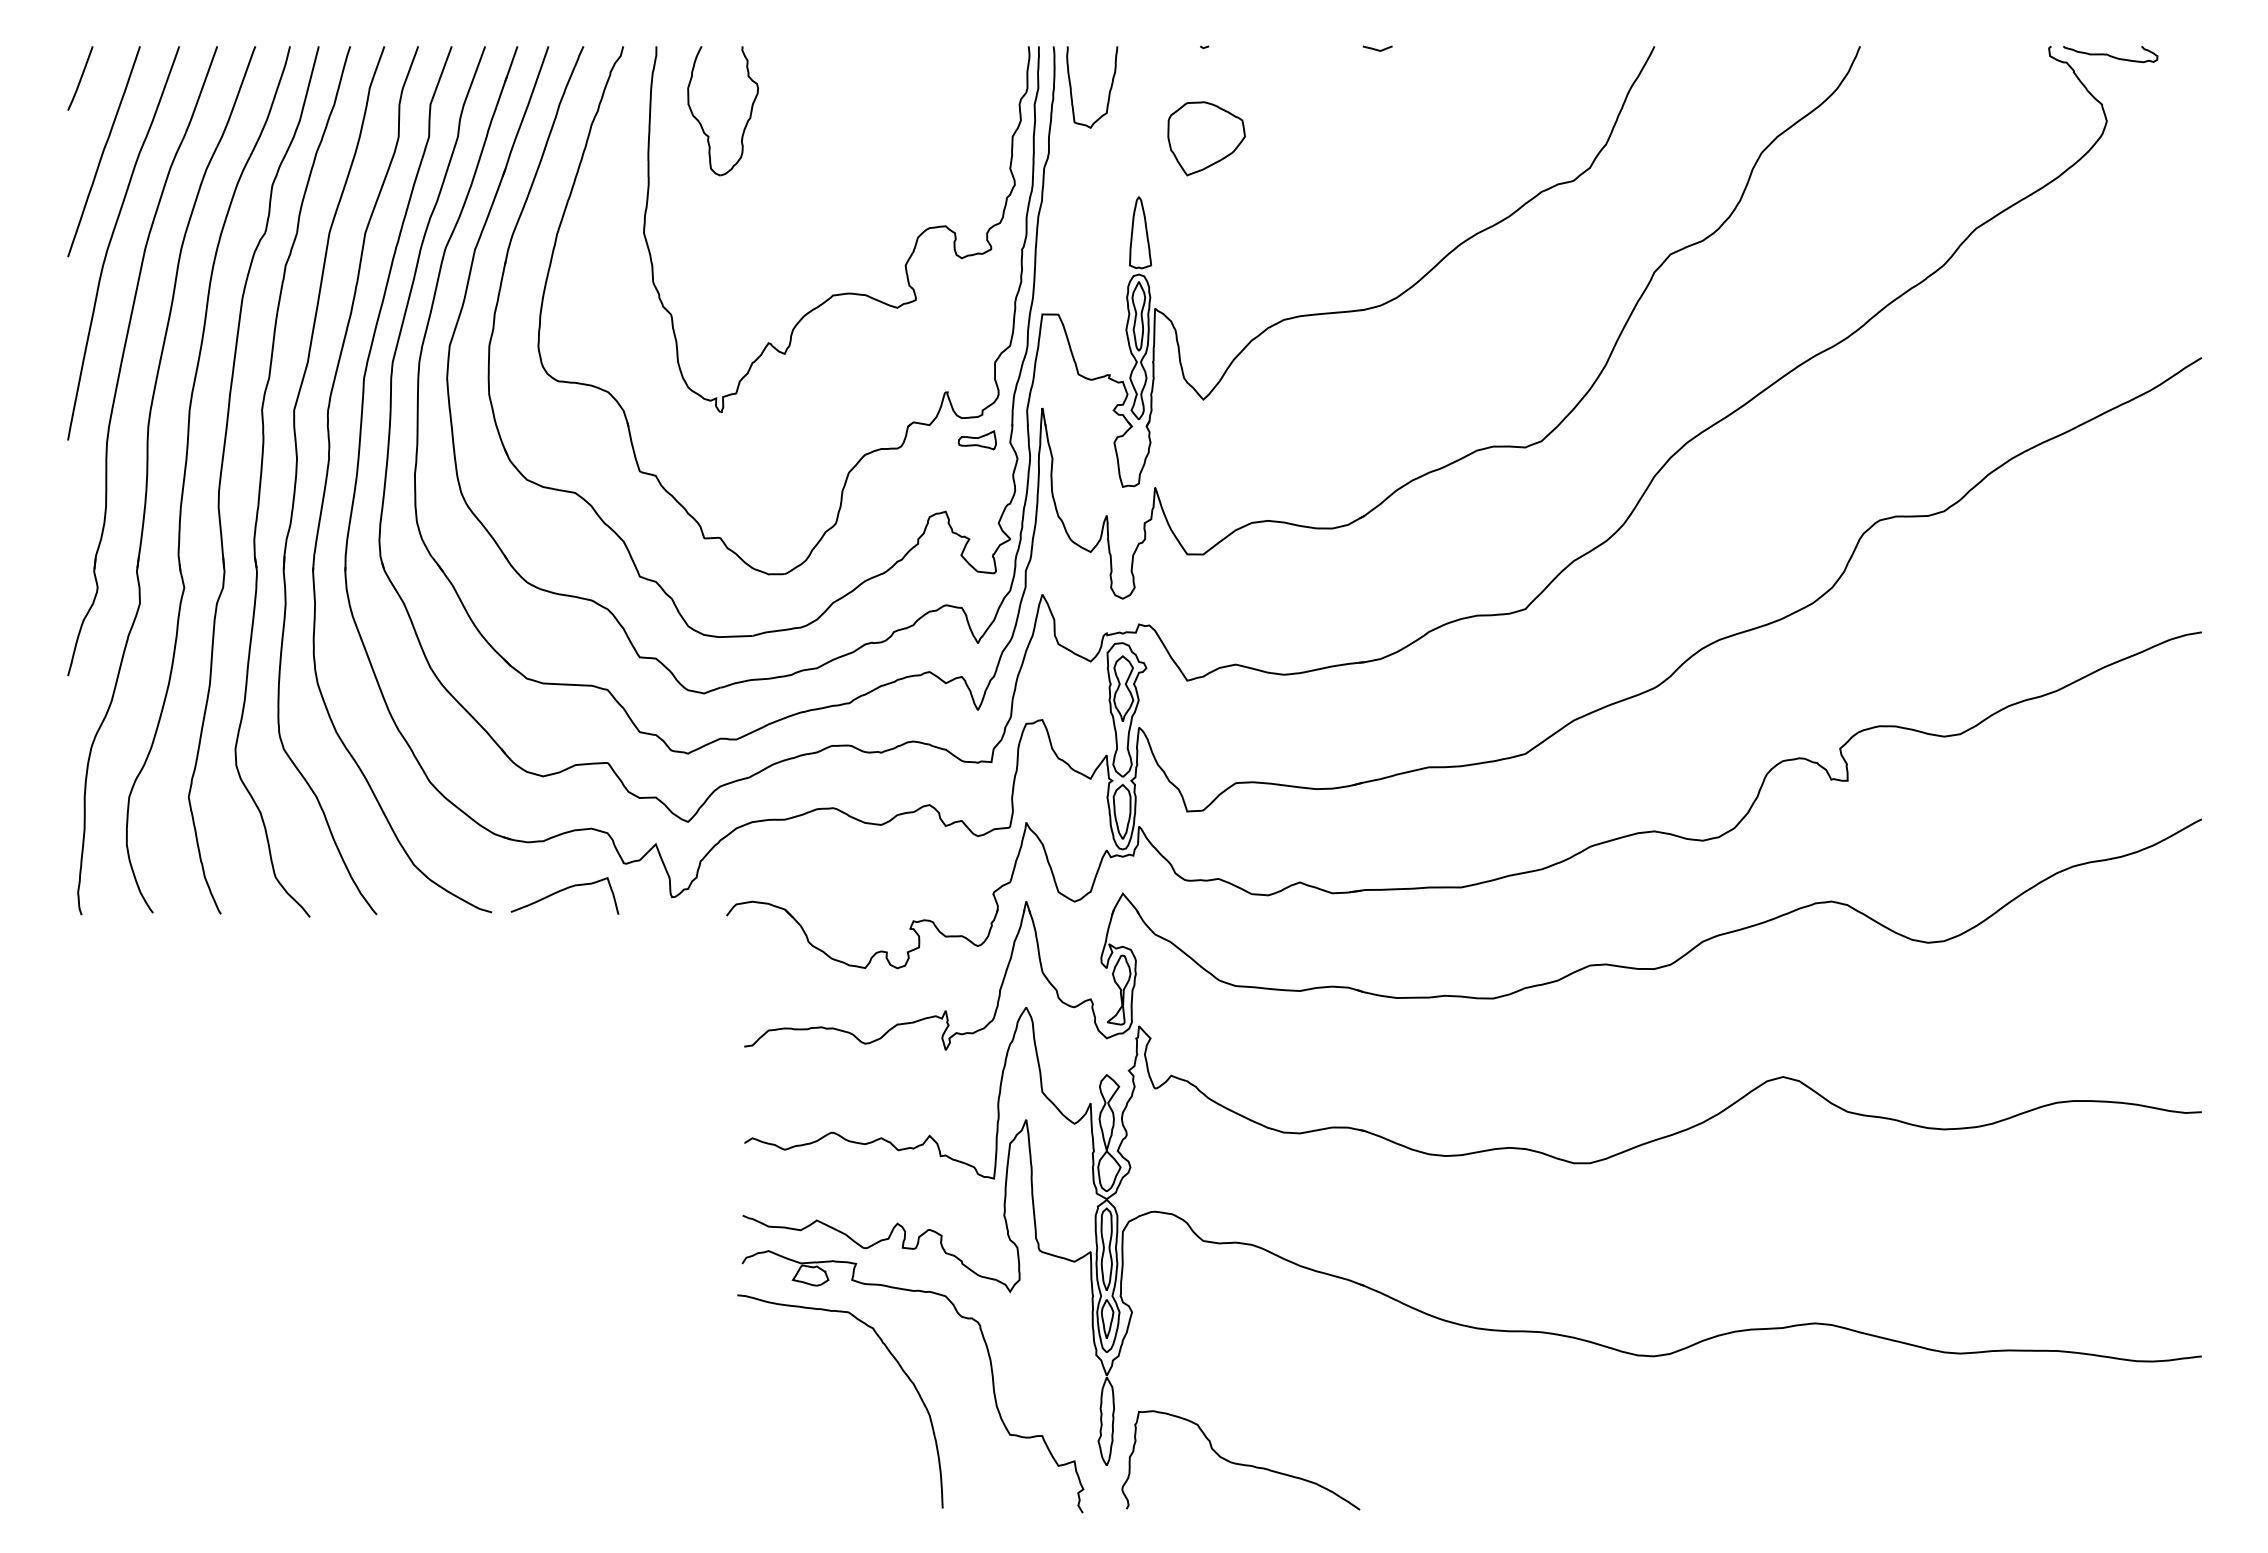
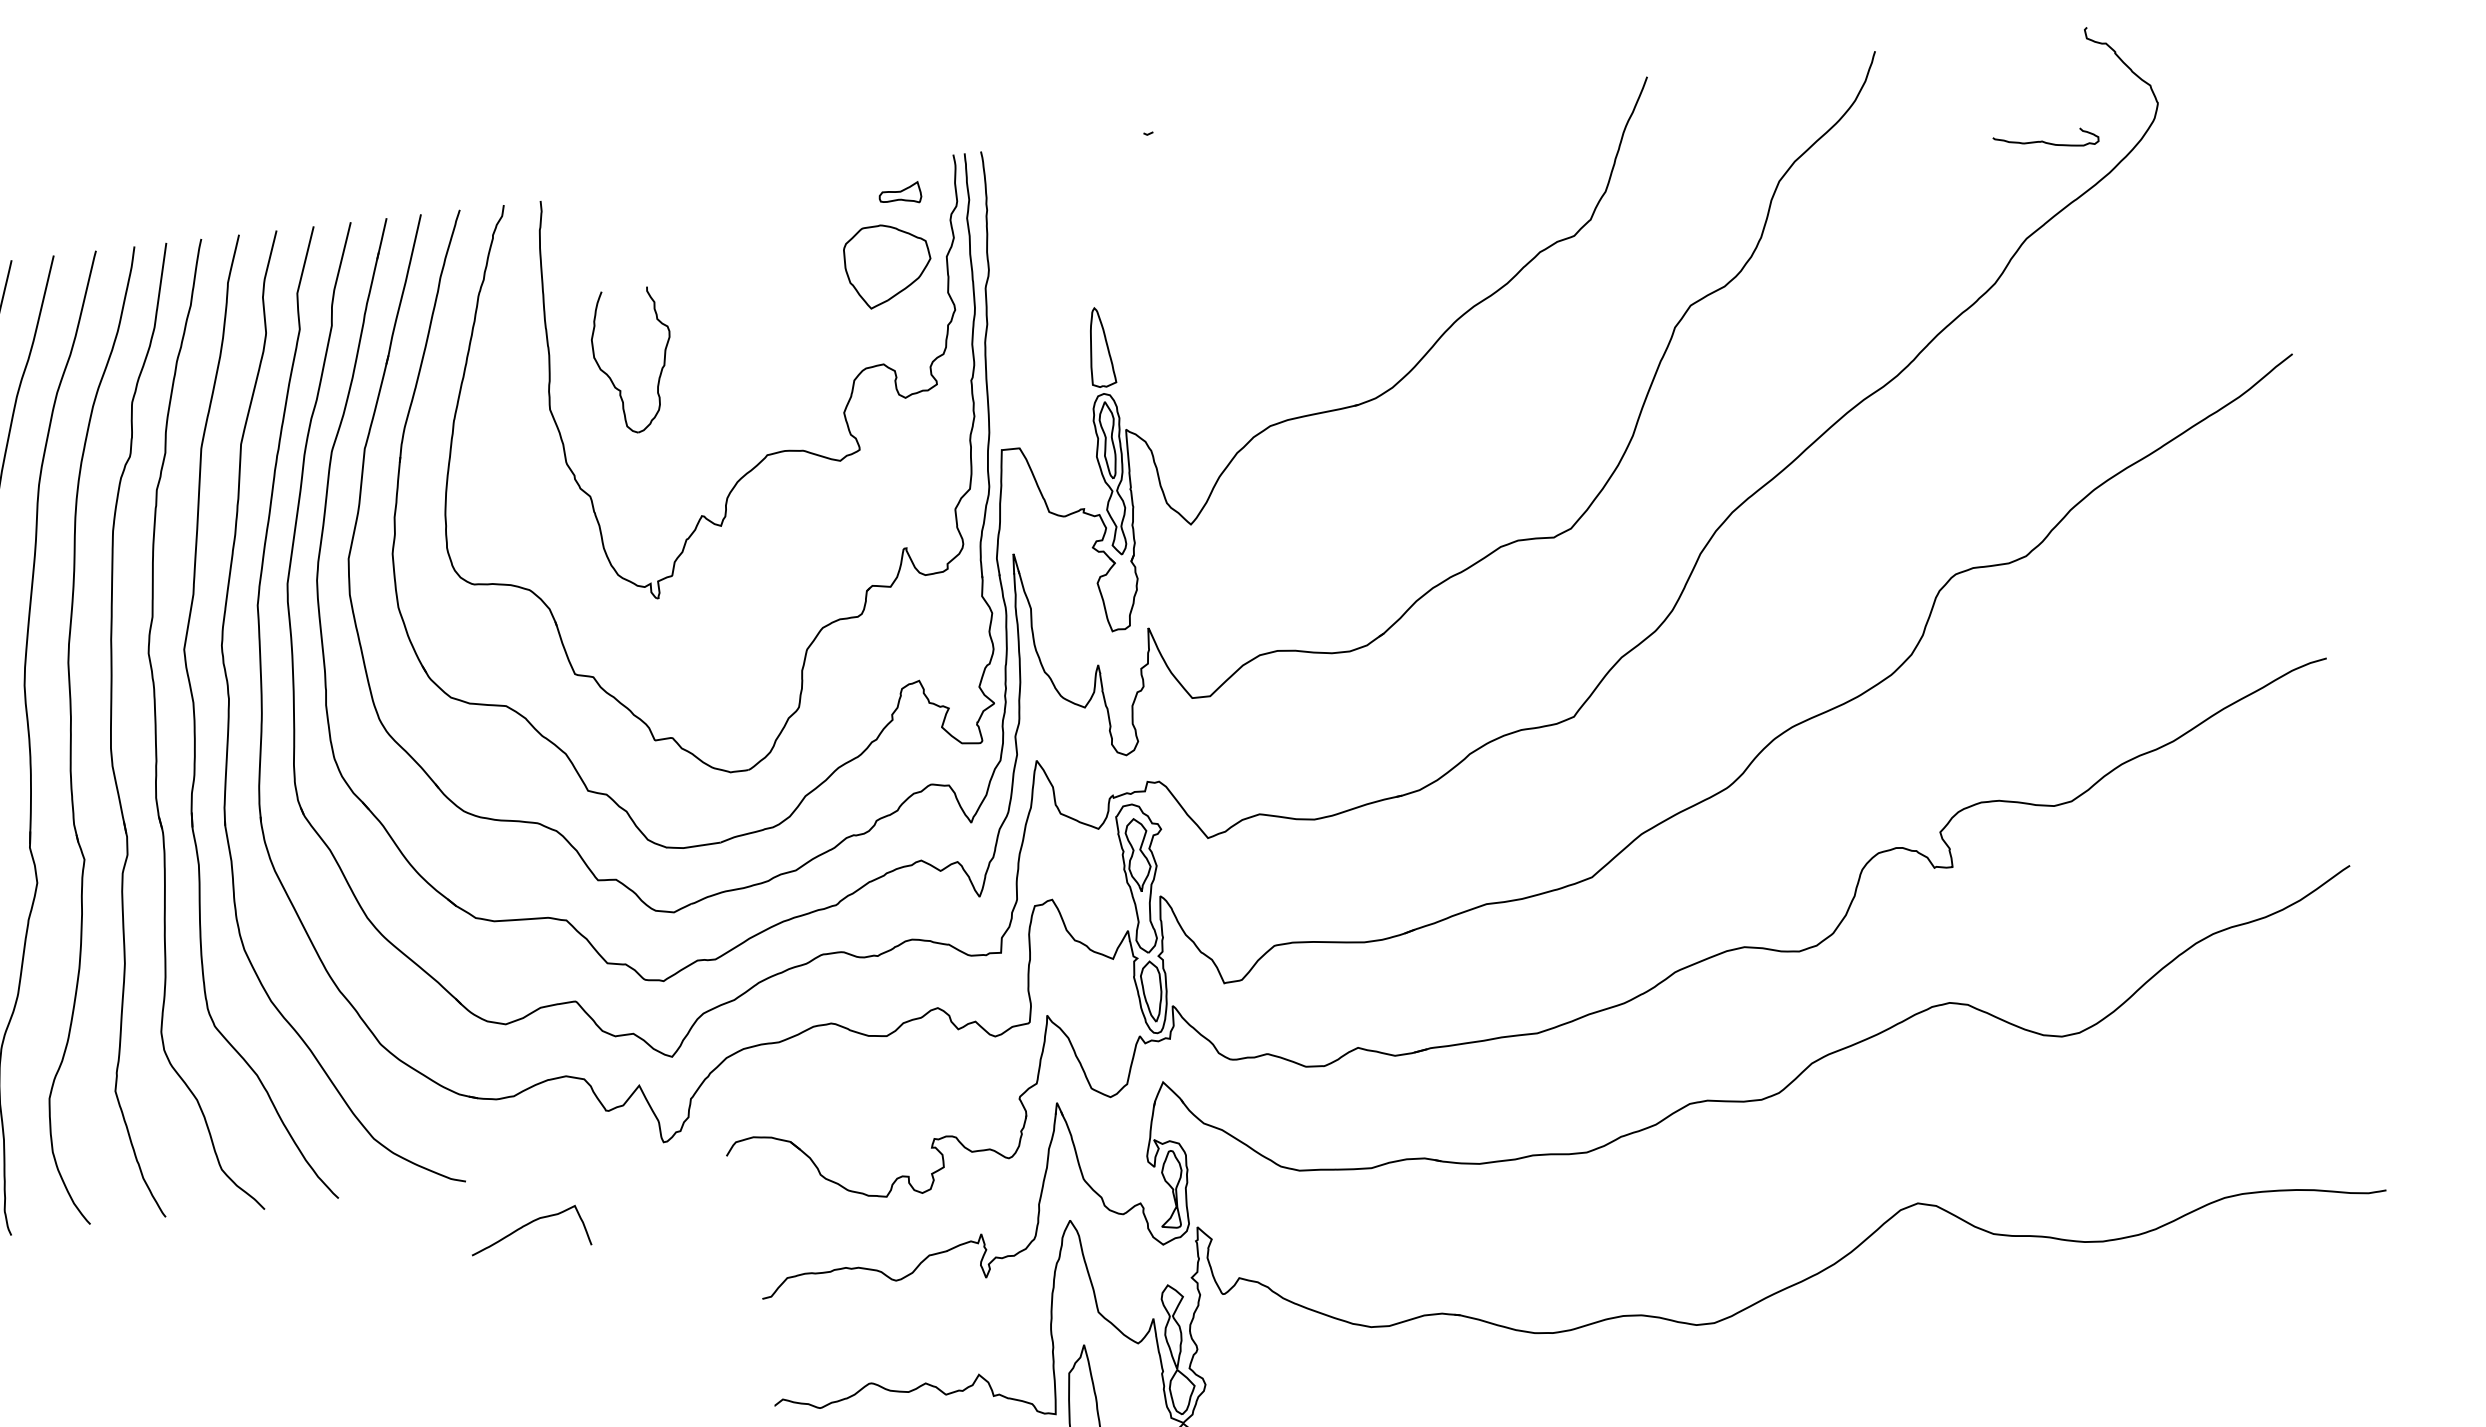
curve: (1377, 49) -> (1340, 114), removed
curve: (2109, 54) -> (2045, 141), moved
curve: (1108, 93) -> (1047, 196), removed
part: (701, 123) -> (610, 377), moved
part: (1206, 138) -> (888, 265), moved
part: (976, 440) -> (899, 194), moved
curve: (564, 890) -> (528, 1225), moved

